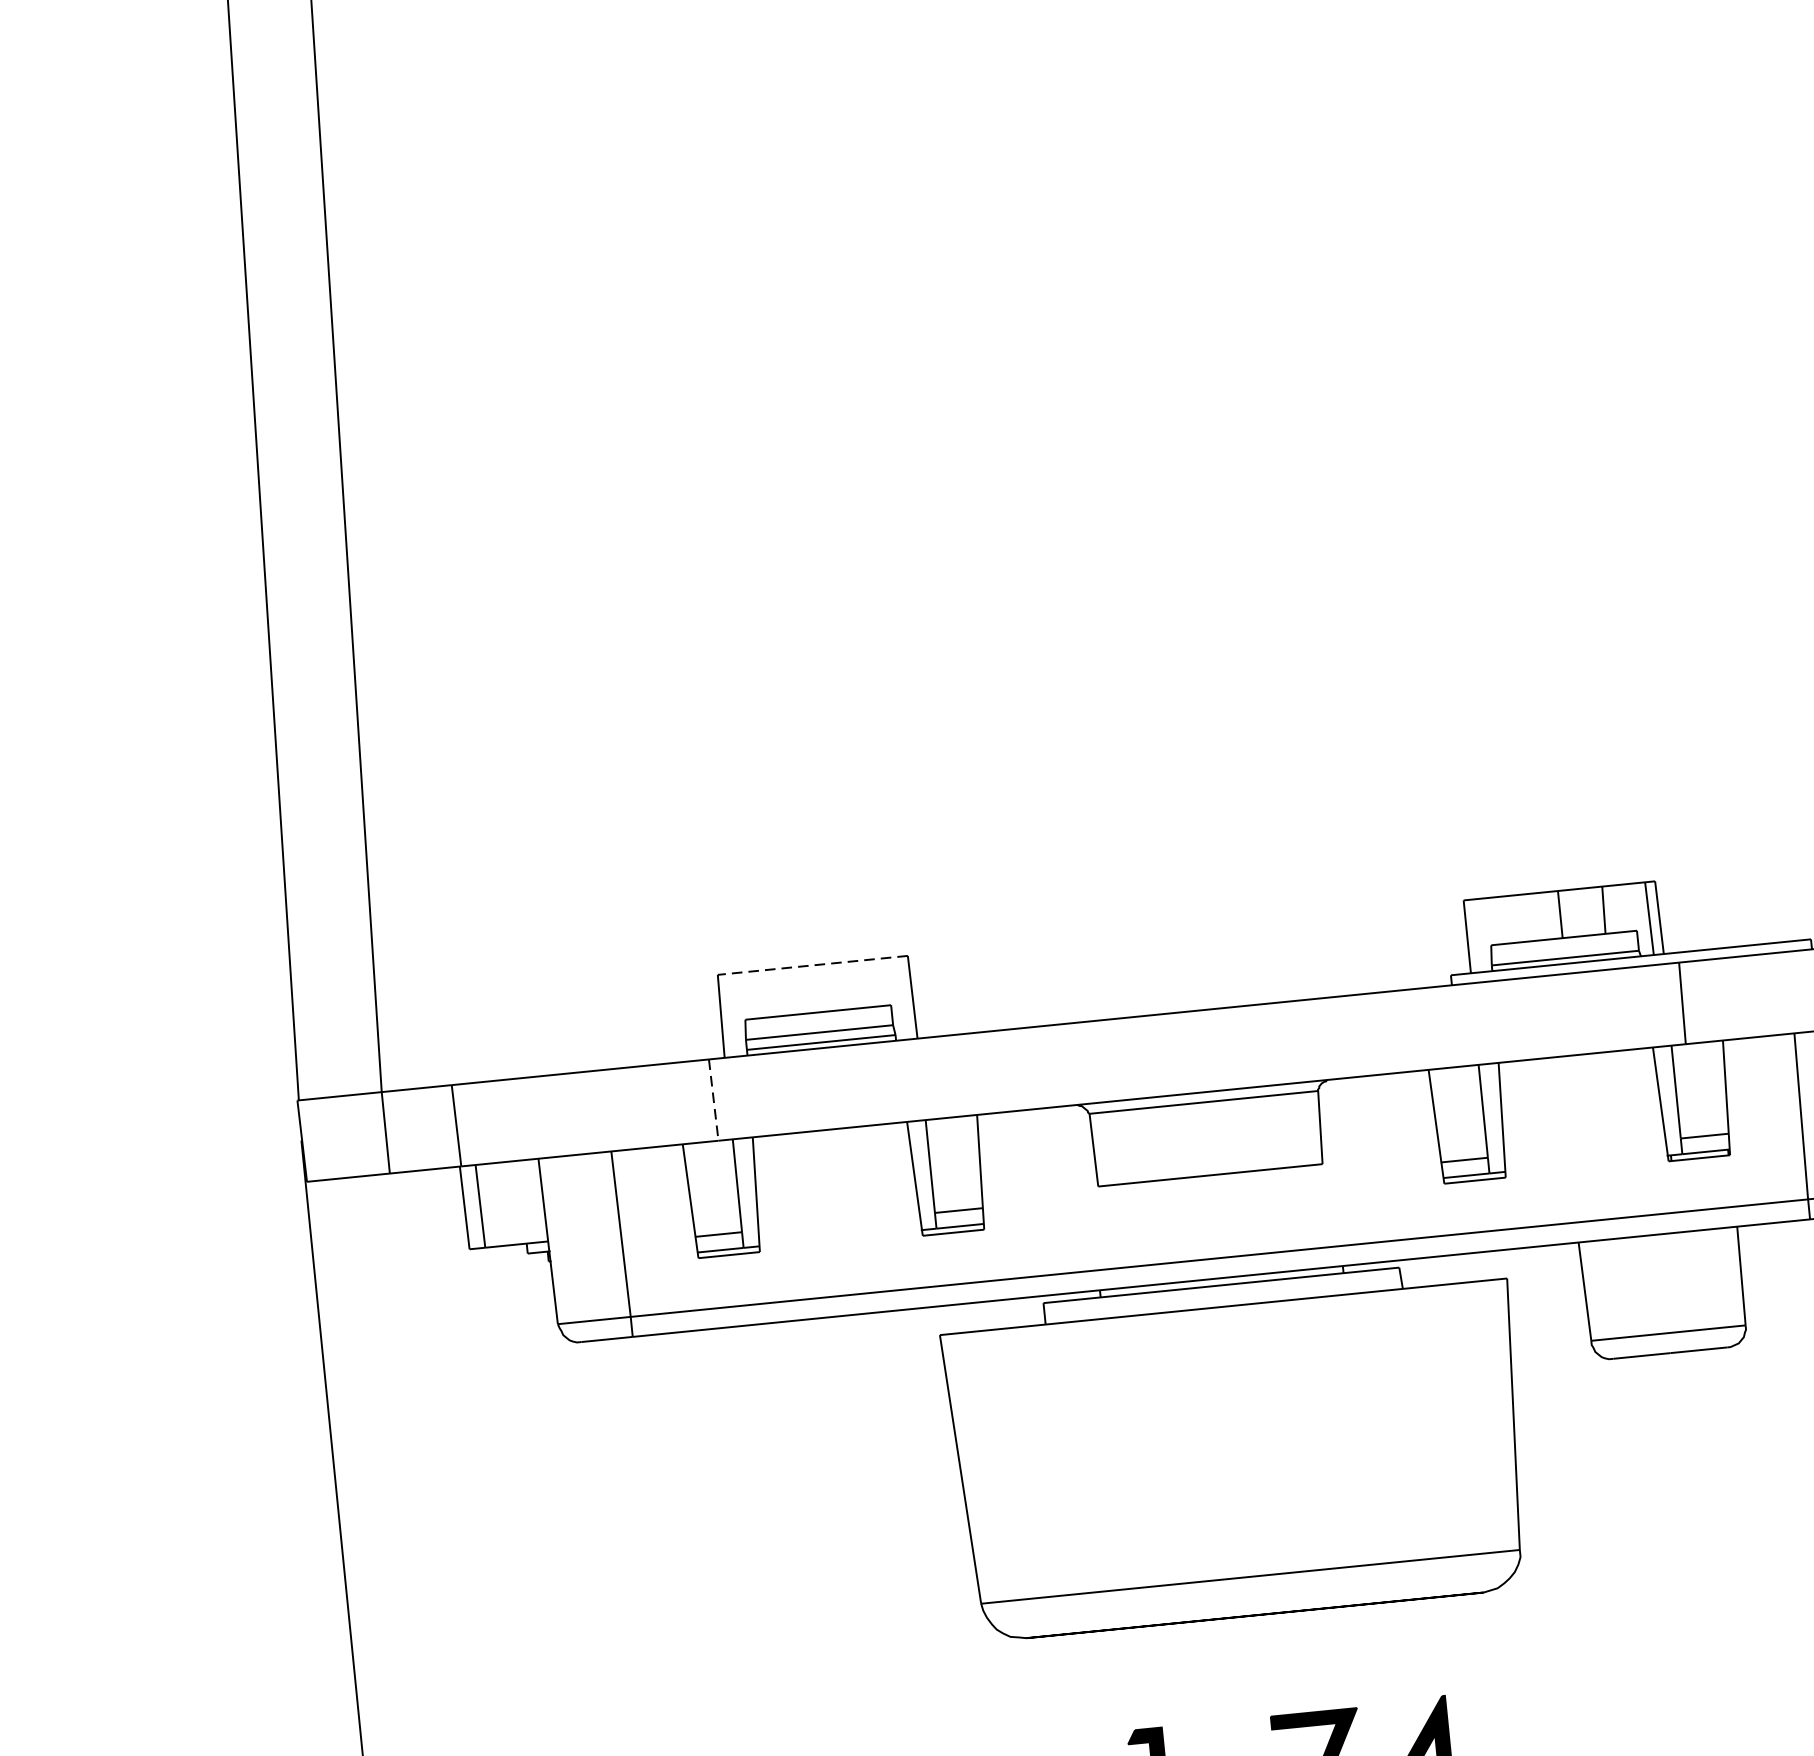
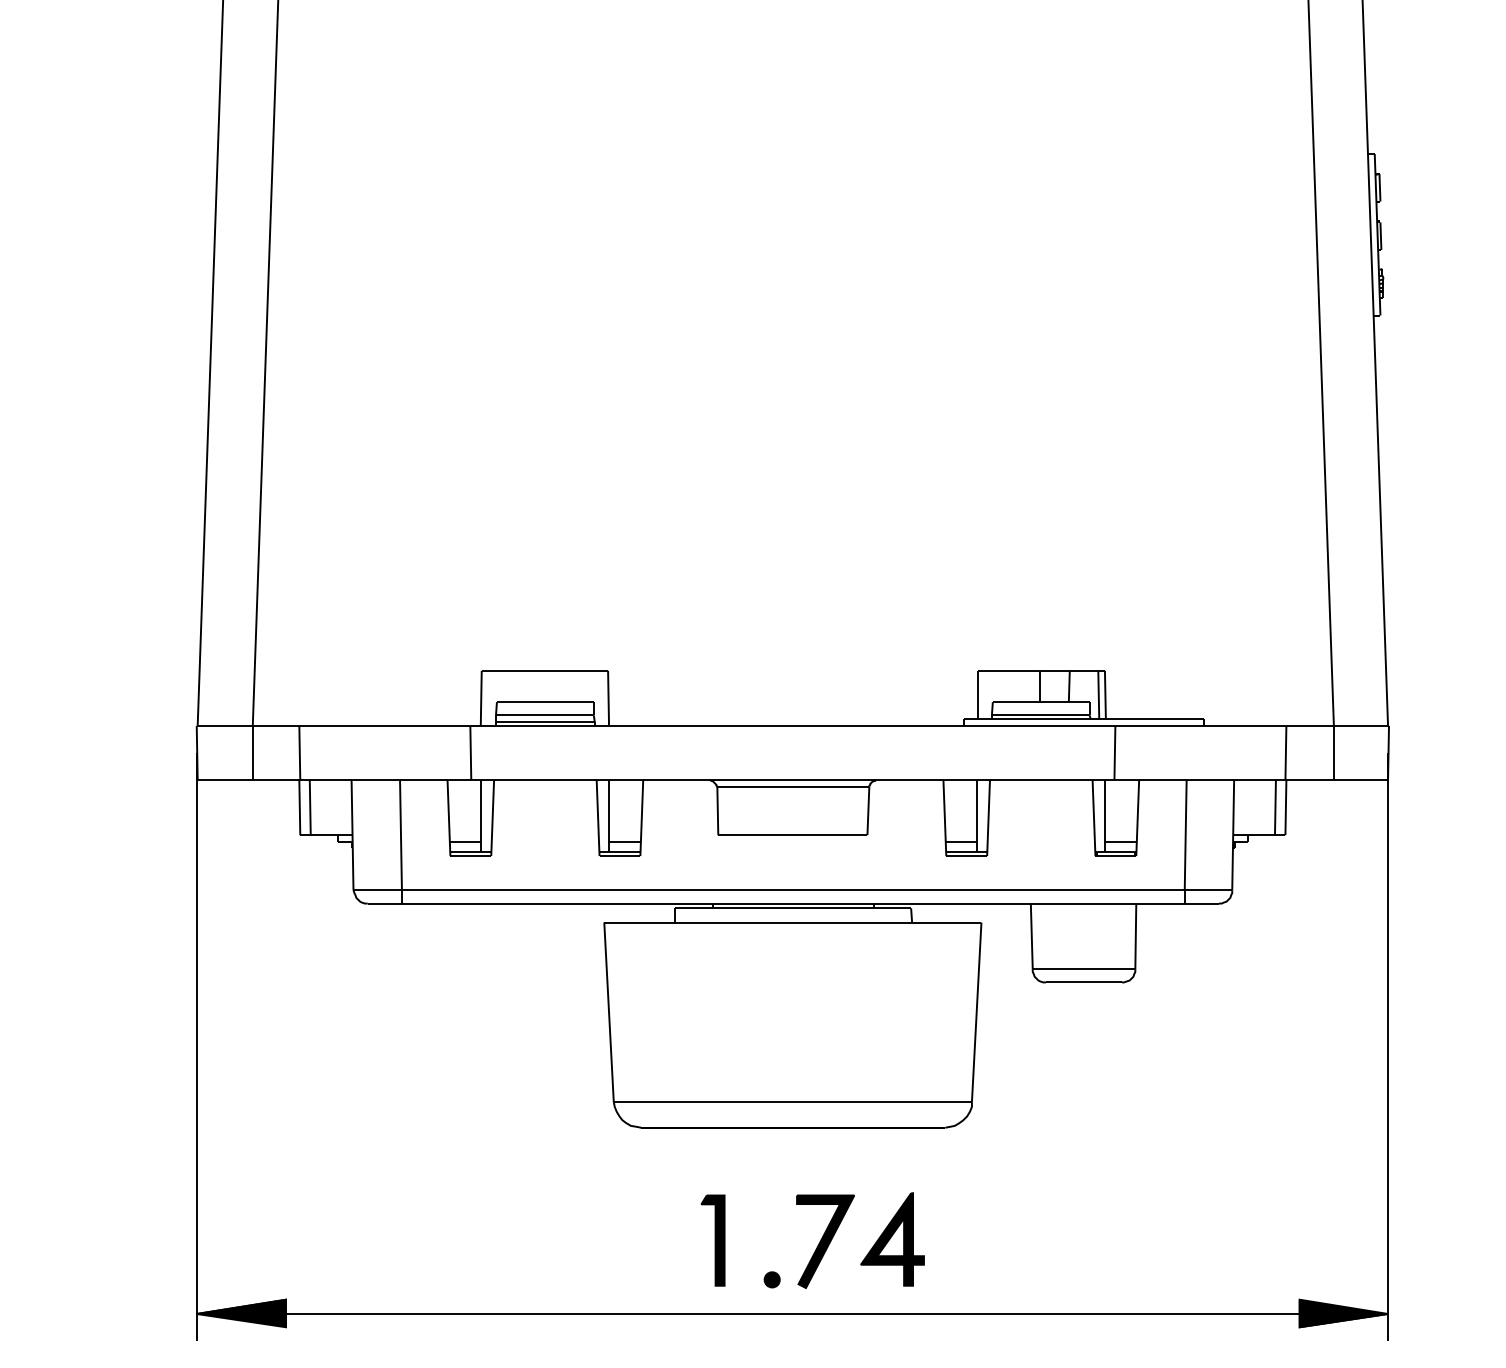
line: (812, 964) -> (544, 670), dashed -> solid
line: (713, 1100) -> (470, 753), dashed -> solid

